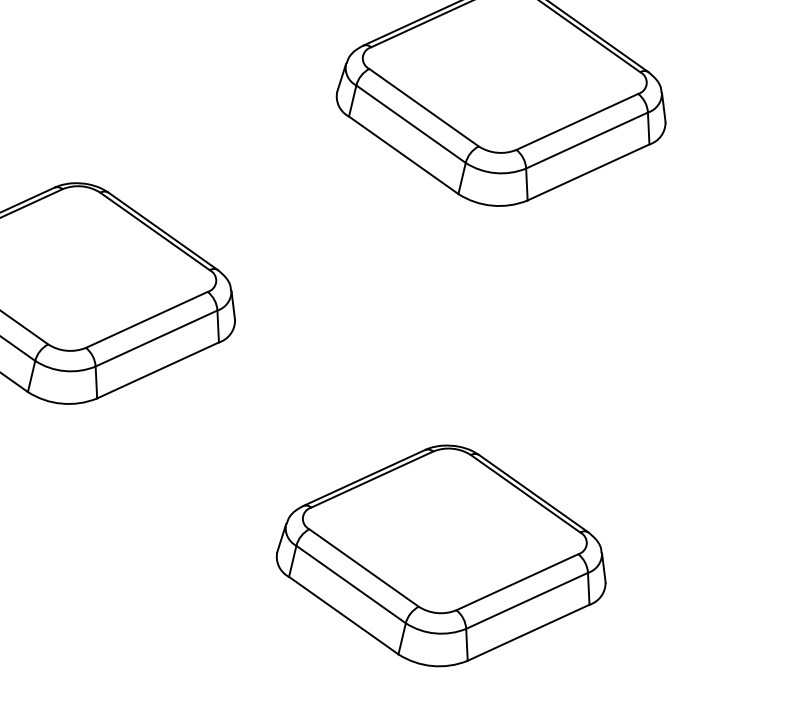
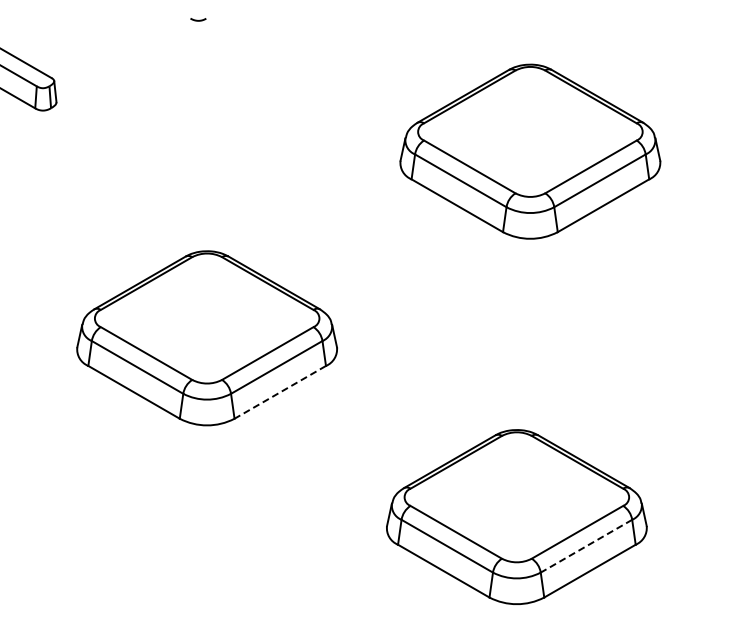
line: (158, 370) -> (280, 392), solid -> dashed
line: (527, 601) -> (586, 546), solid -> dashed

